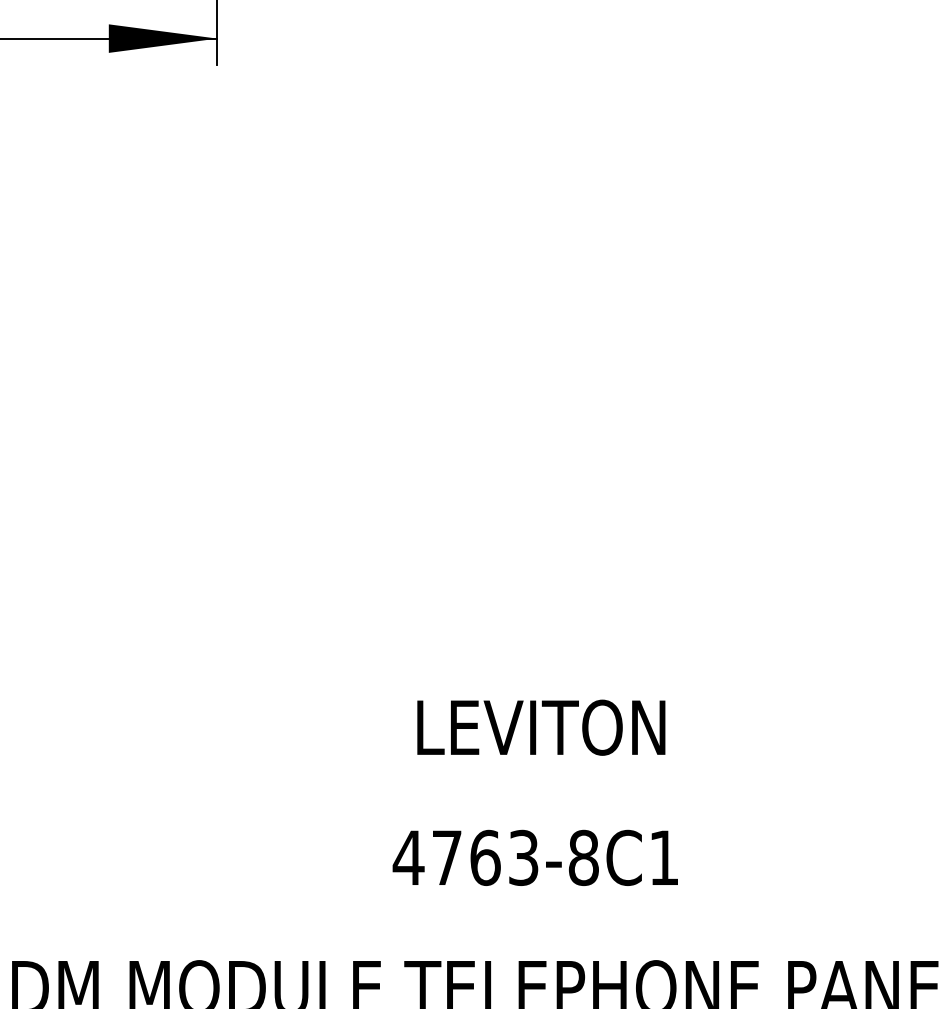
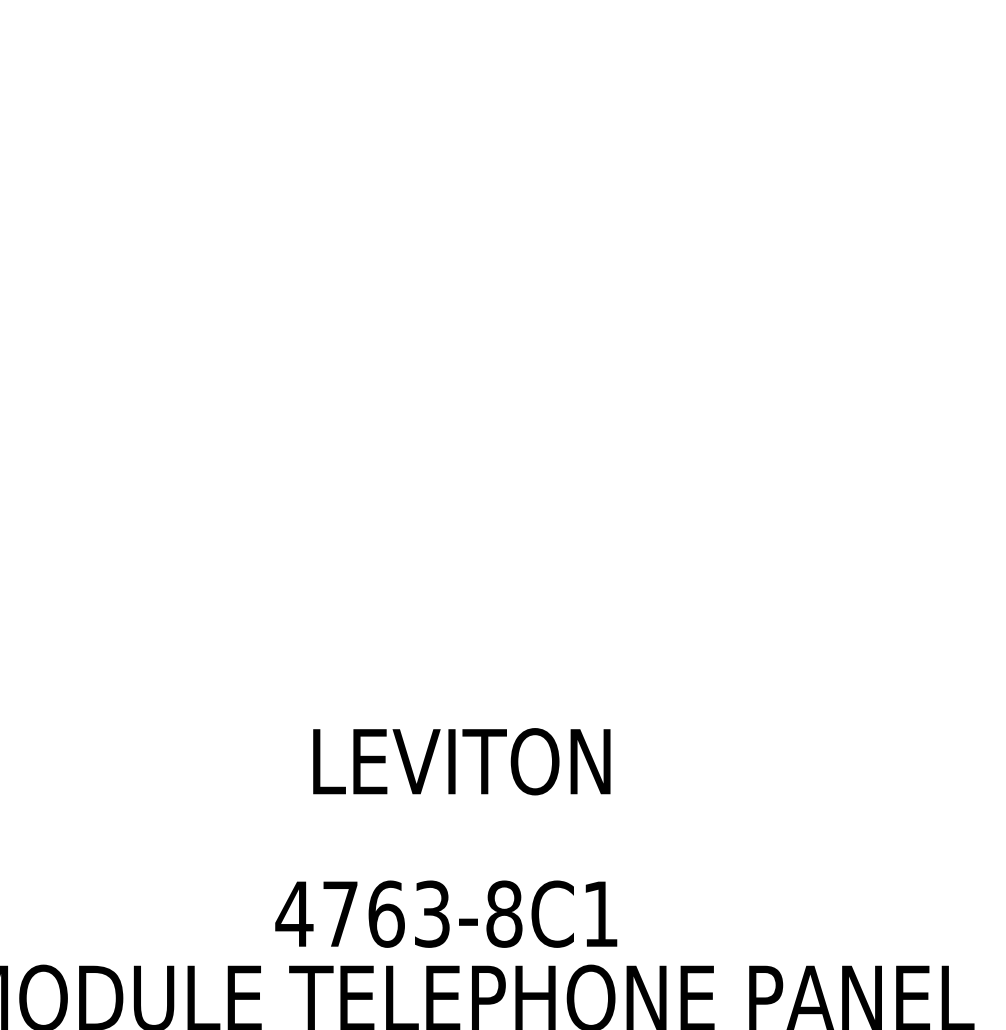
text: (541, 727) -> (462, 761), moved
text: (534, 857) -> (445, 913), moved

